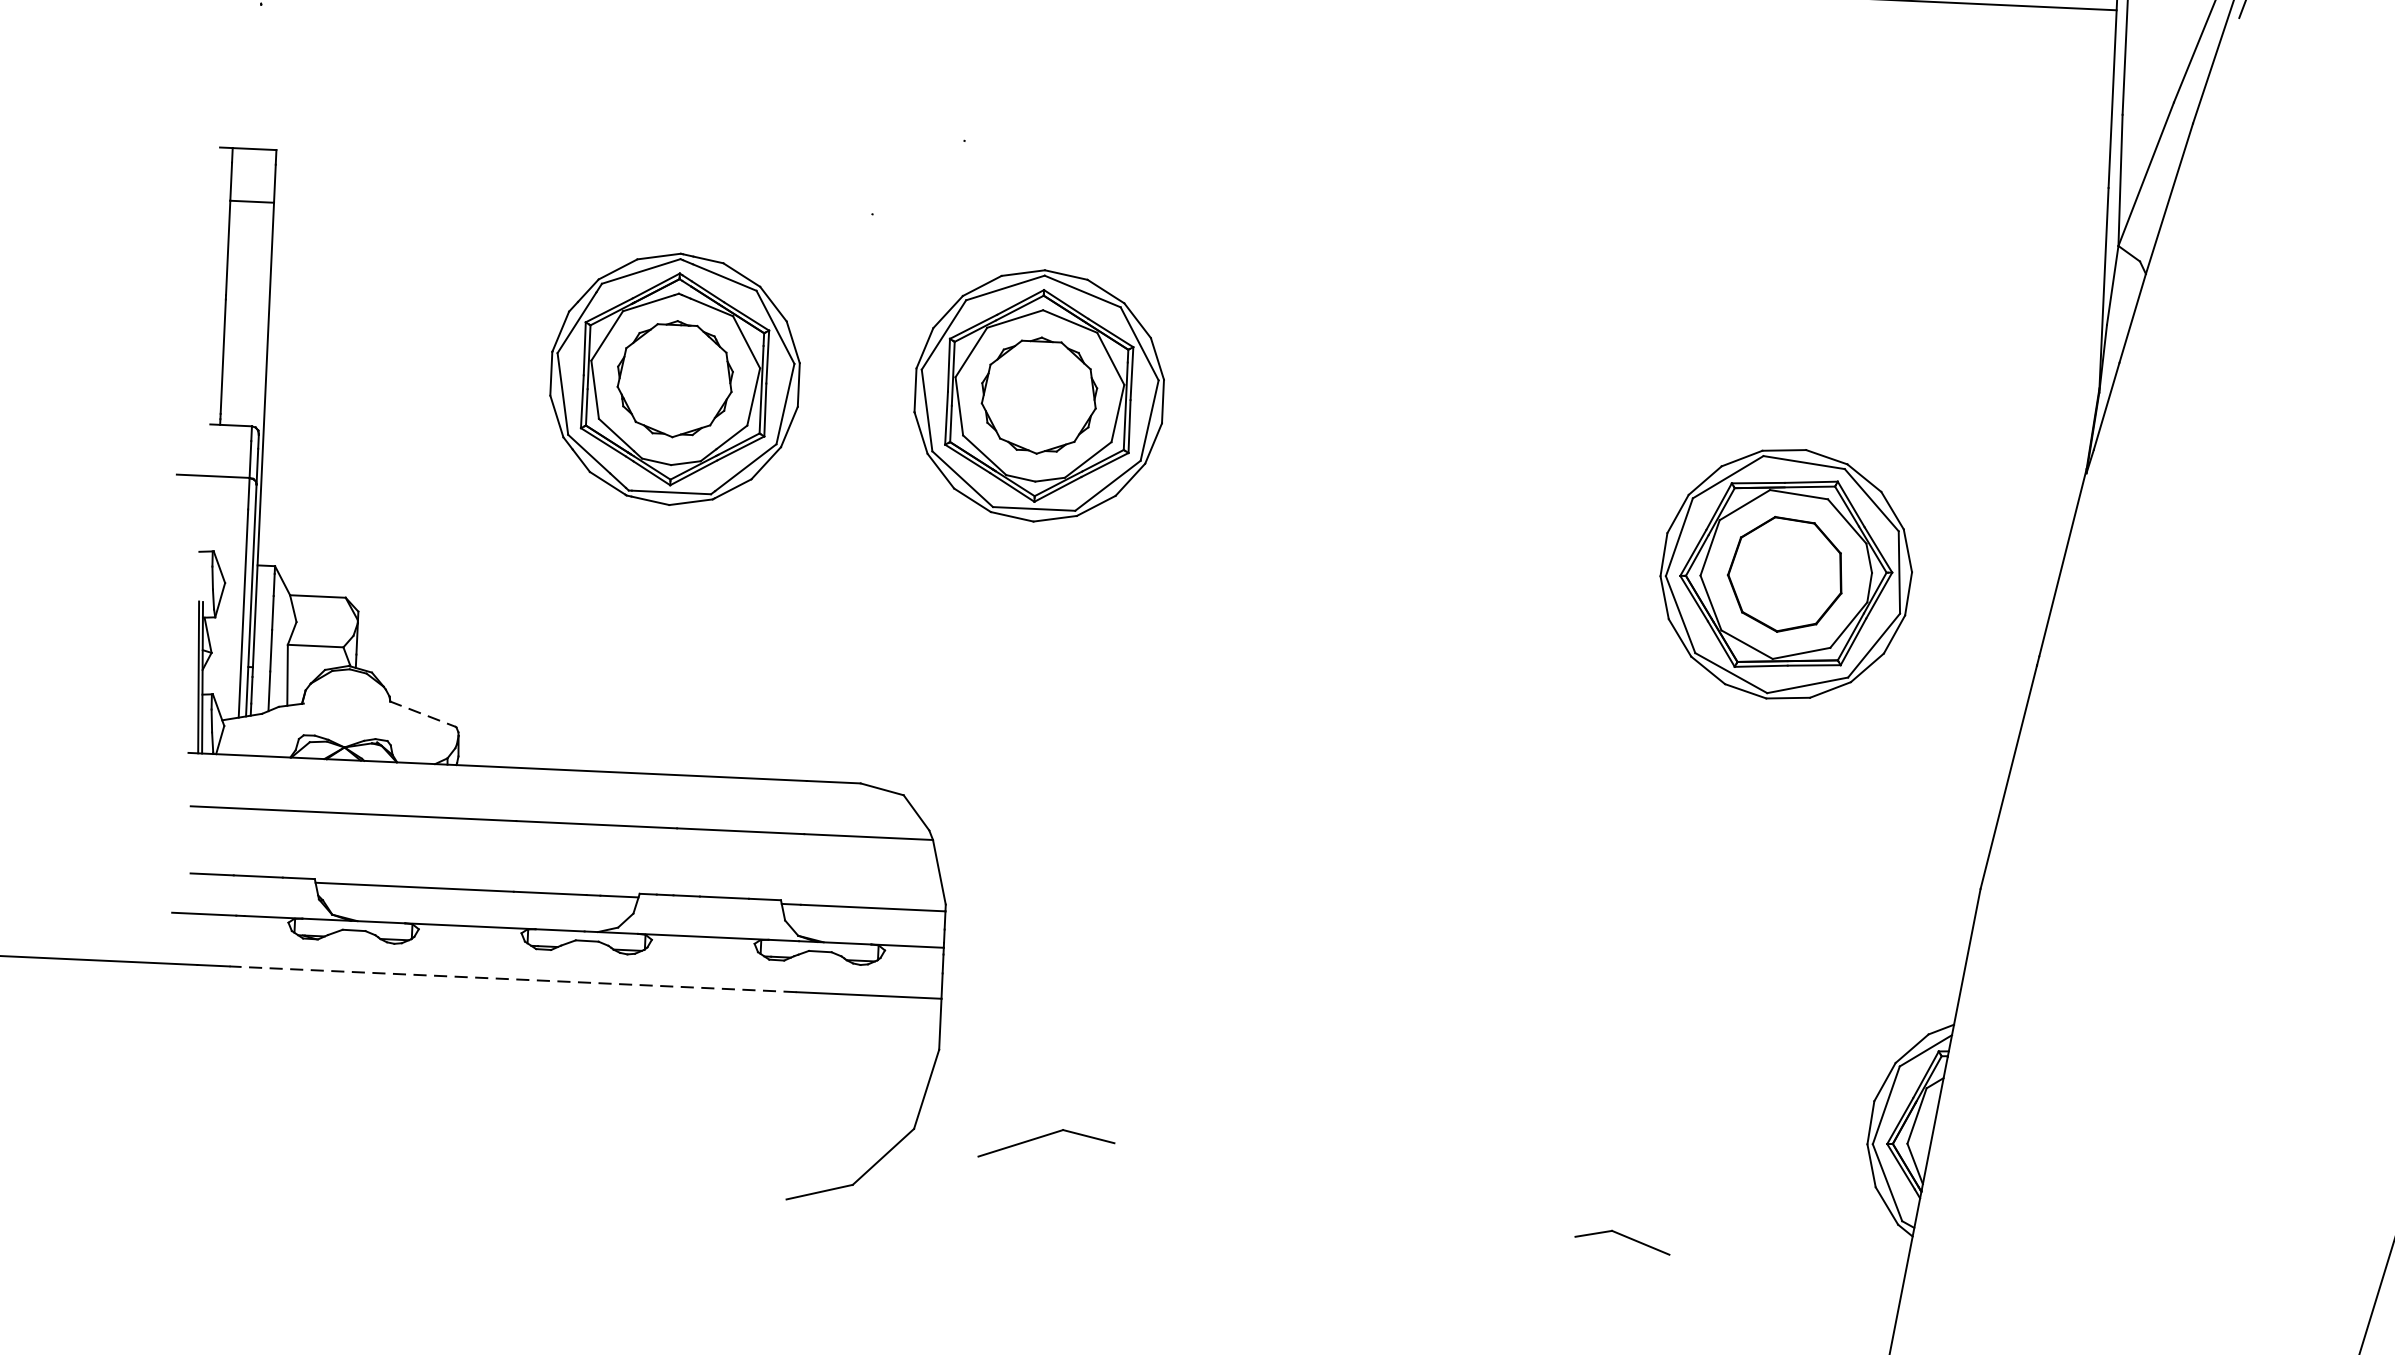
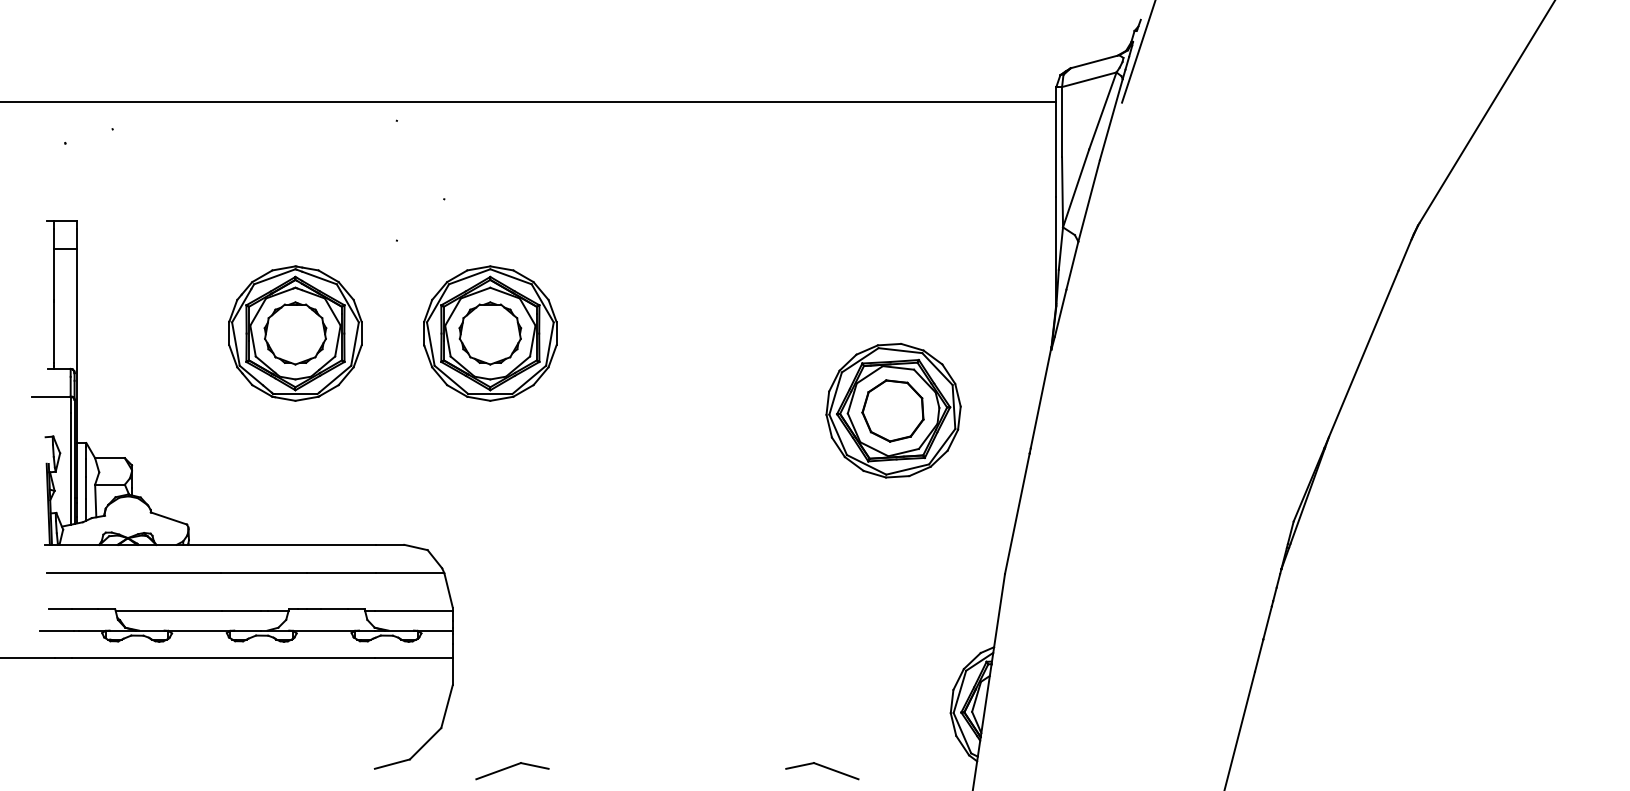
line: (423, 714) -> (169, 518), dashed -> solid
line: (513, 978) -> (223, 657), dashed -> solid
part: (1046, 1145) -> (512, 771), moved
part: (1622, 1242) -> (822, 771), size x1.43

